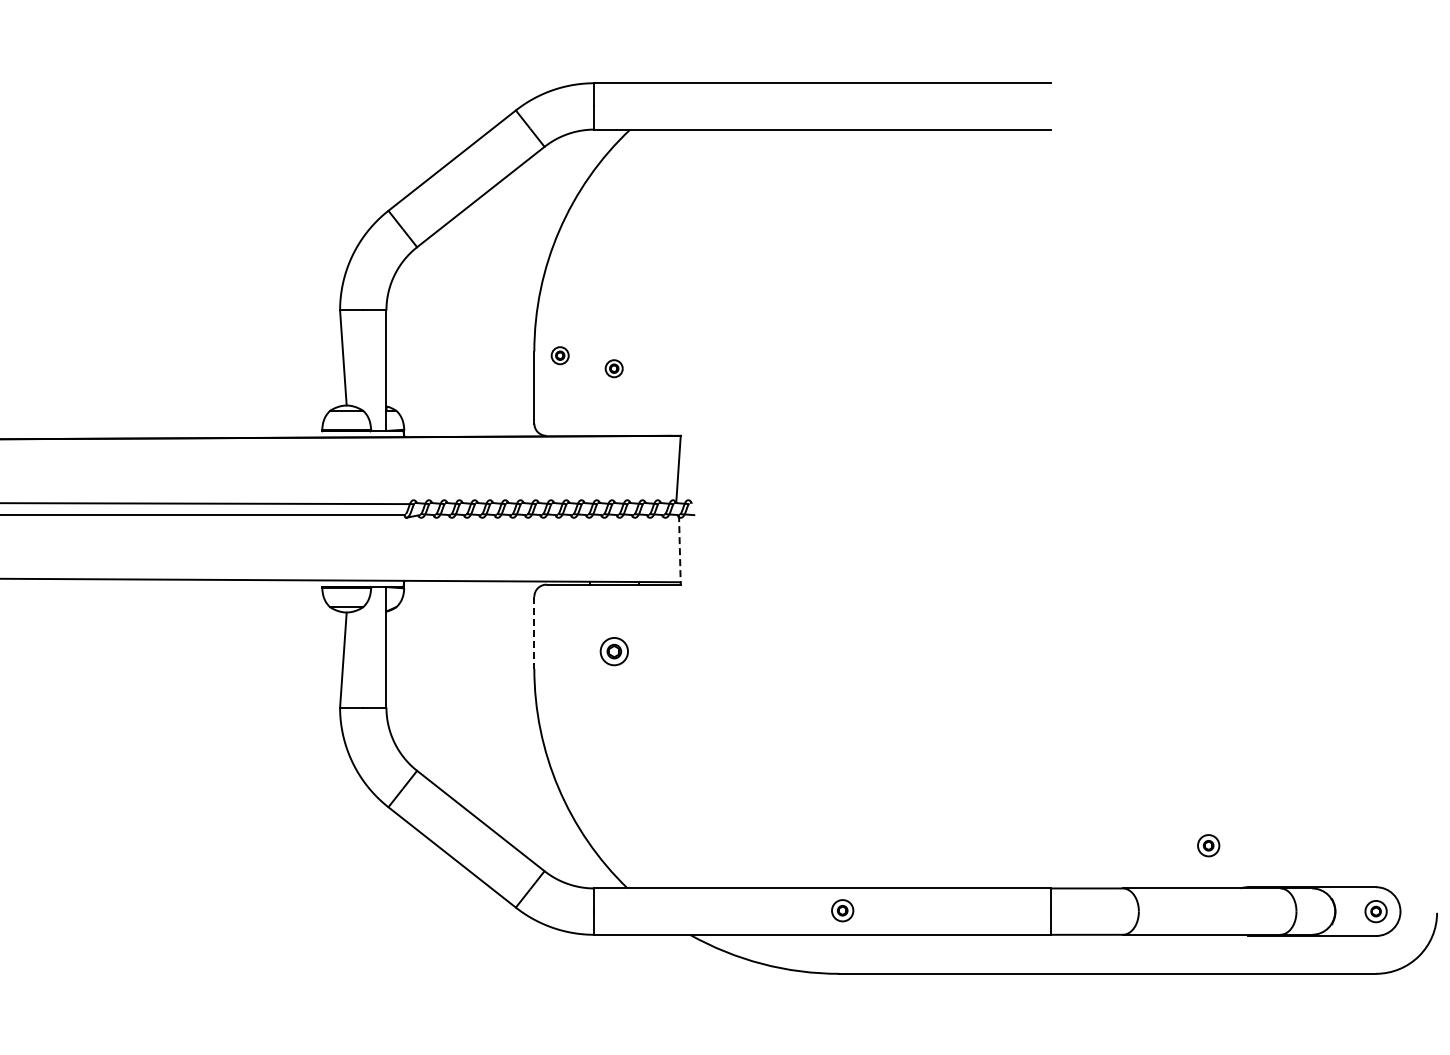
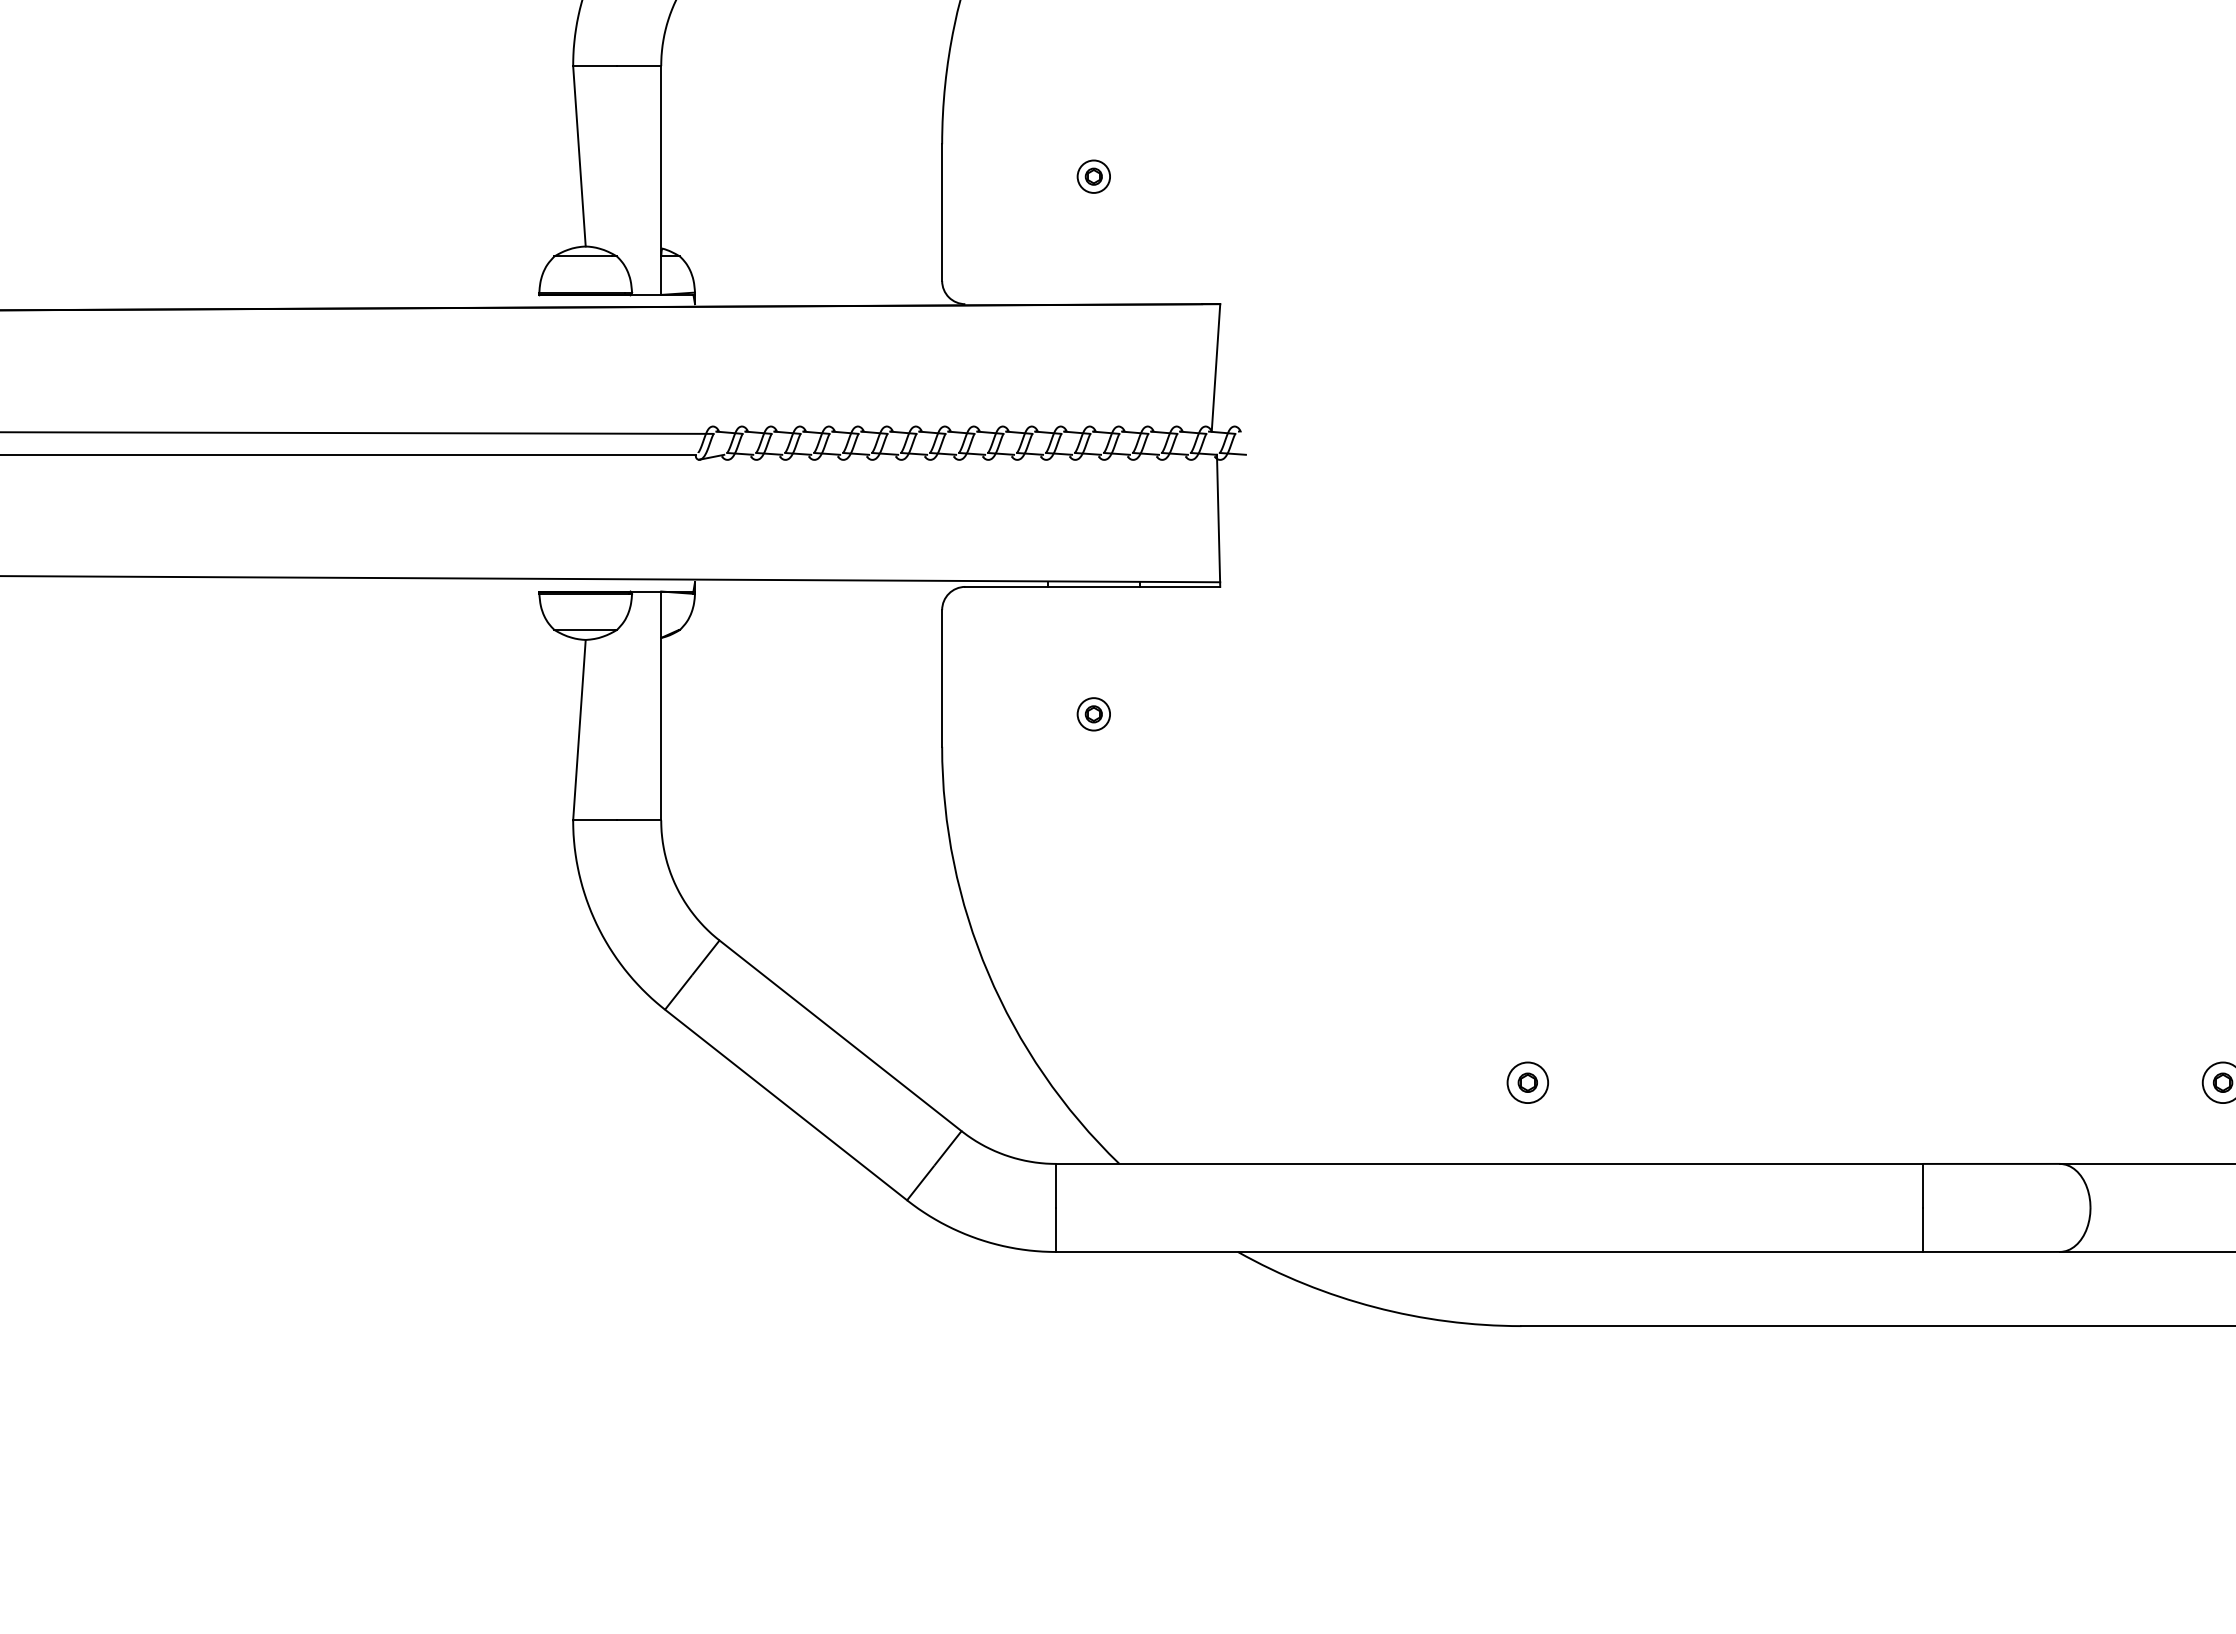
part: (559, 355) -> (989, 151), removed
line: (679, 549) -> (1217, 520), dashed -> solid
line: (534, 632) -> (942, 677), dashed -> solid
part: (613, 651) -> (1092, 713), size x0.62
part: (842, 910) -> (1527, 1082), moved

